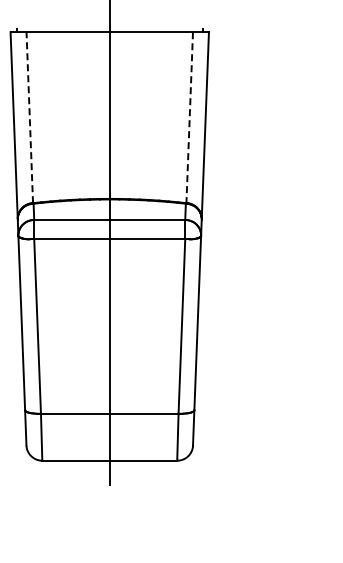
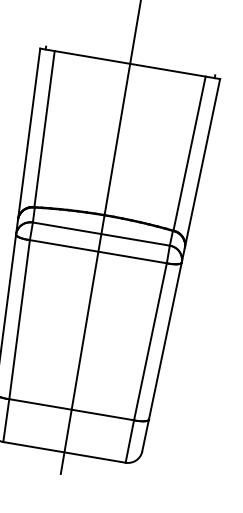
line: (29, 117) -> (44, 128), dashed -> solid
line: (189, 117) -> (189, 153), dashed -> solid

